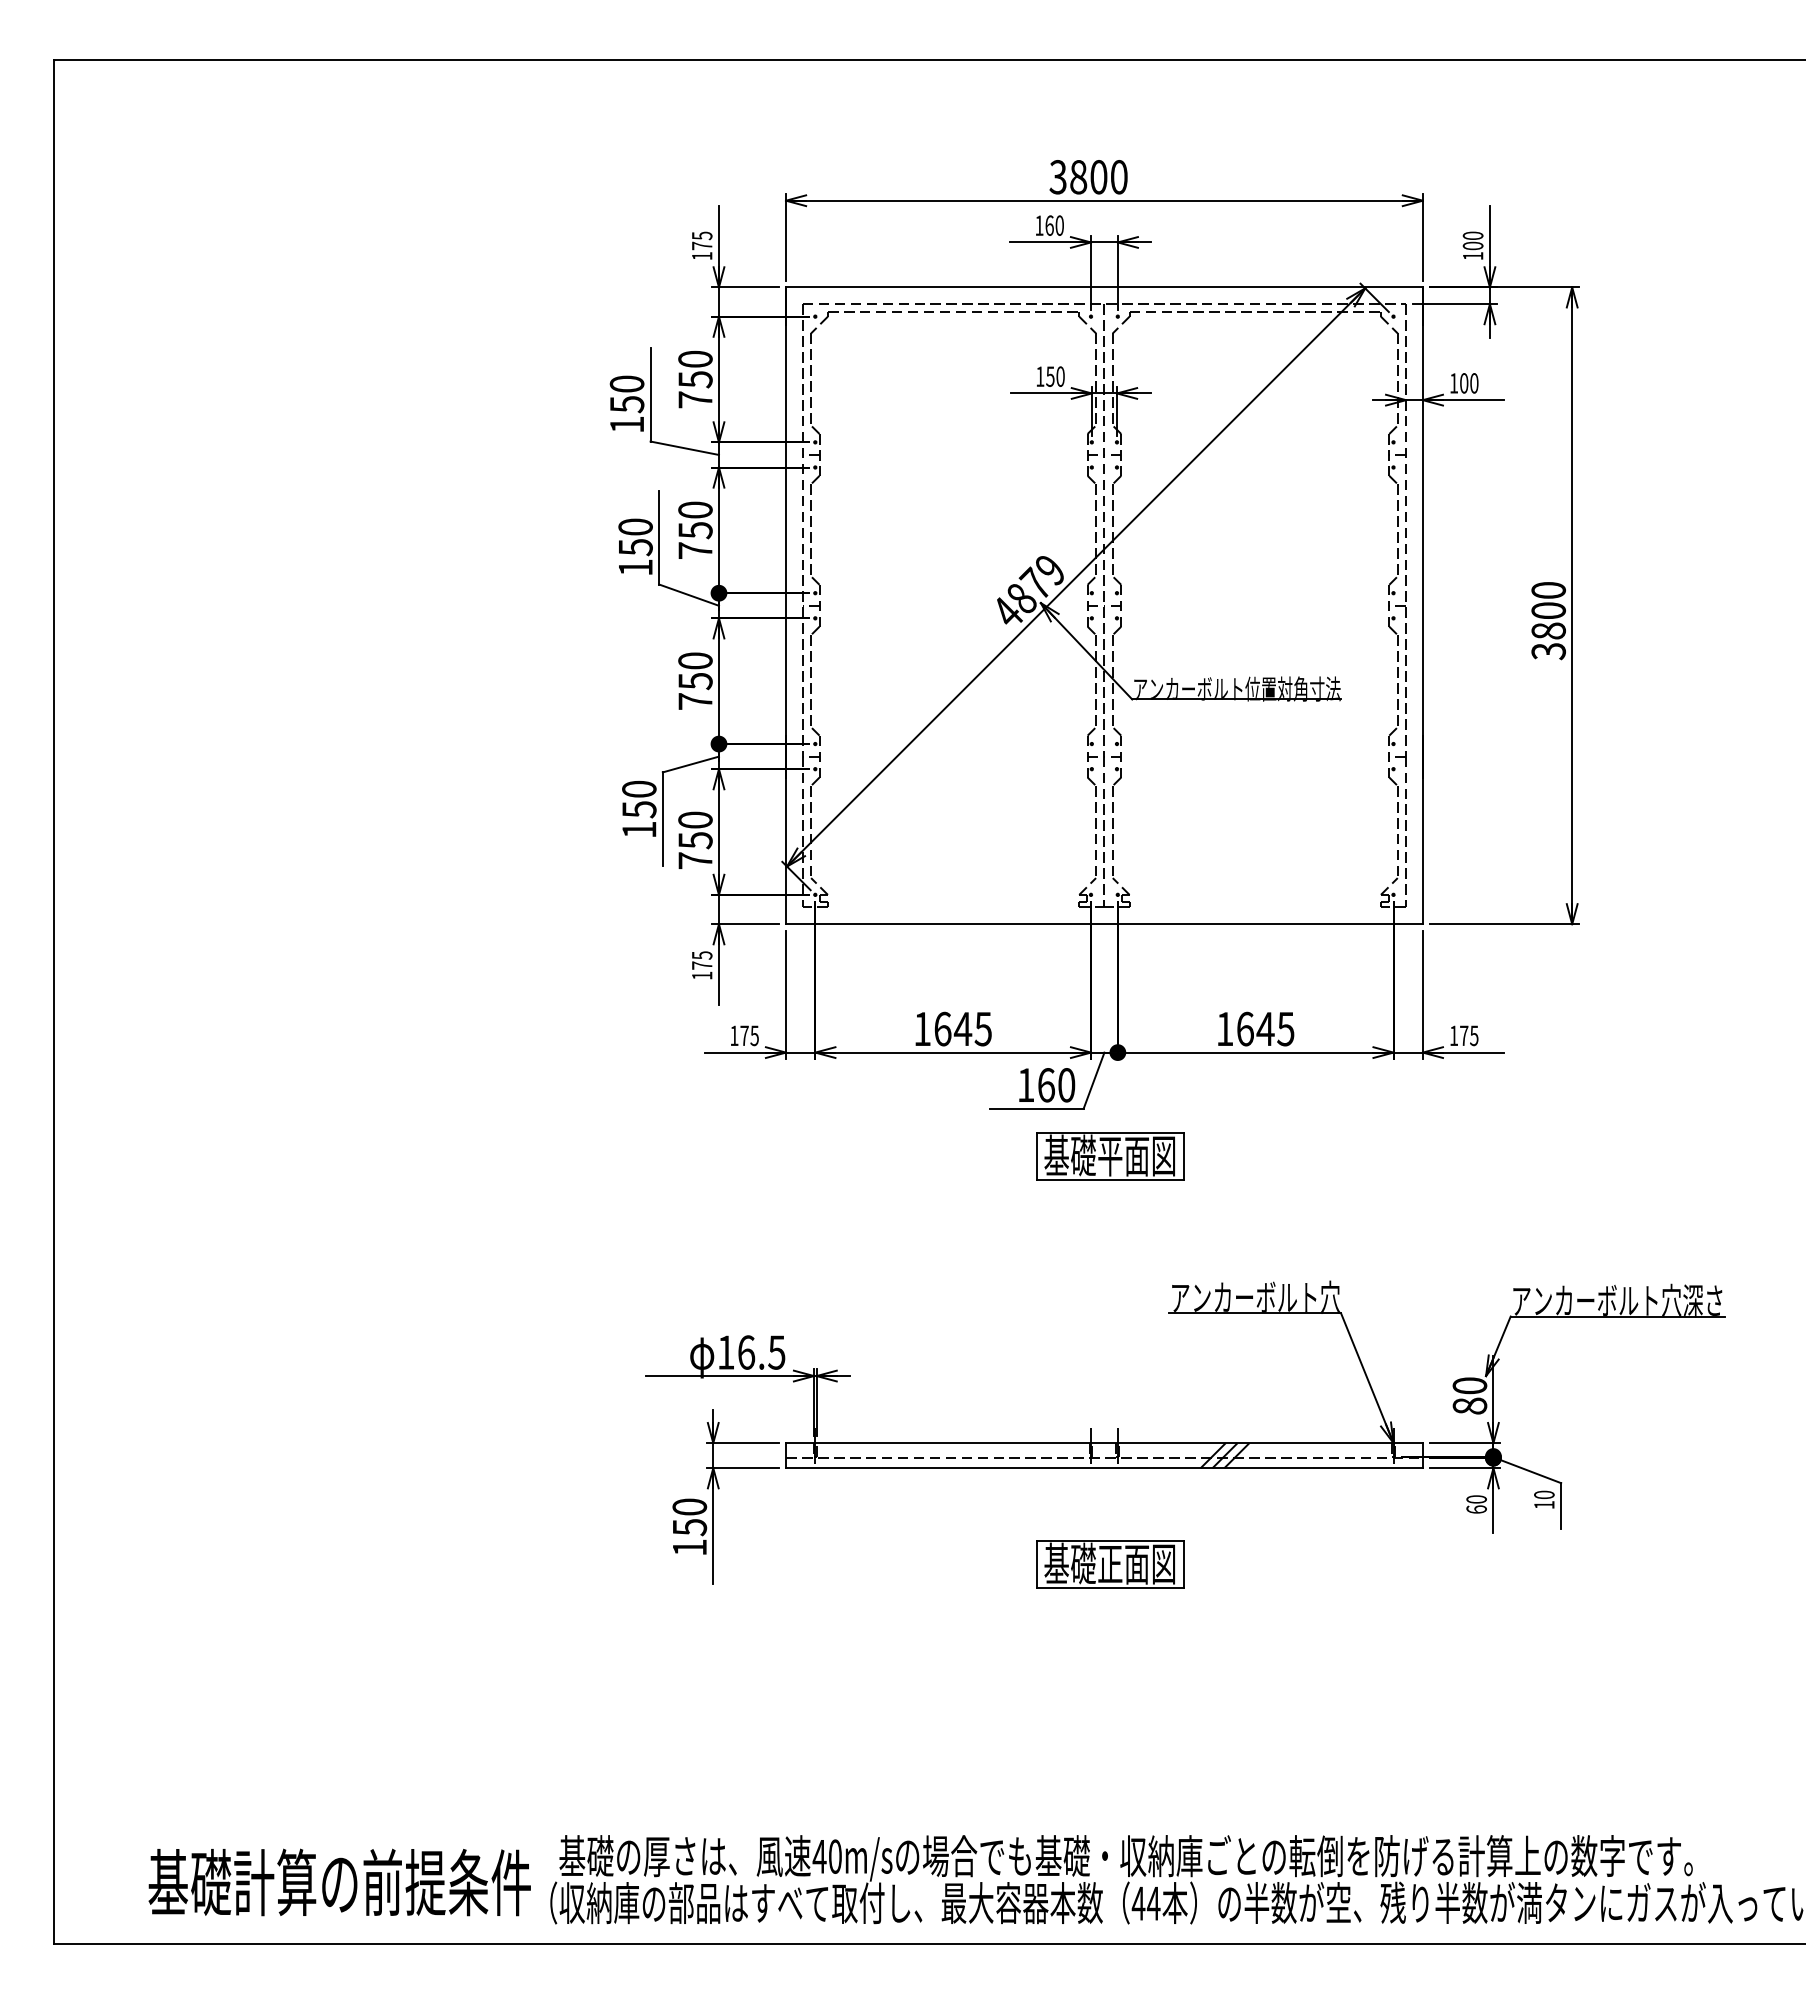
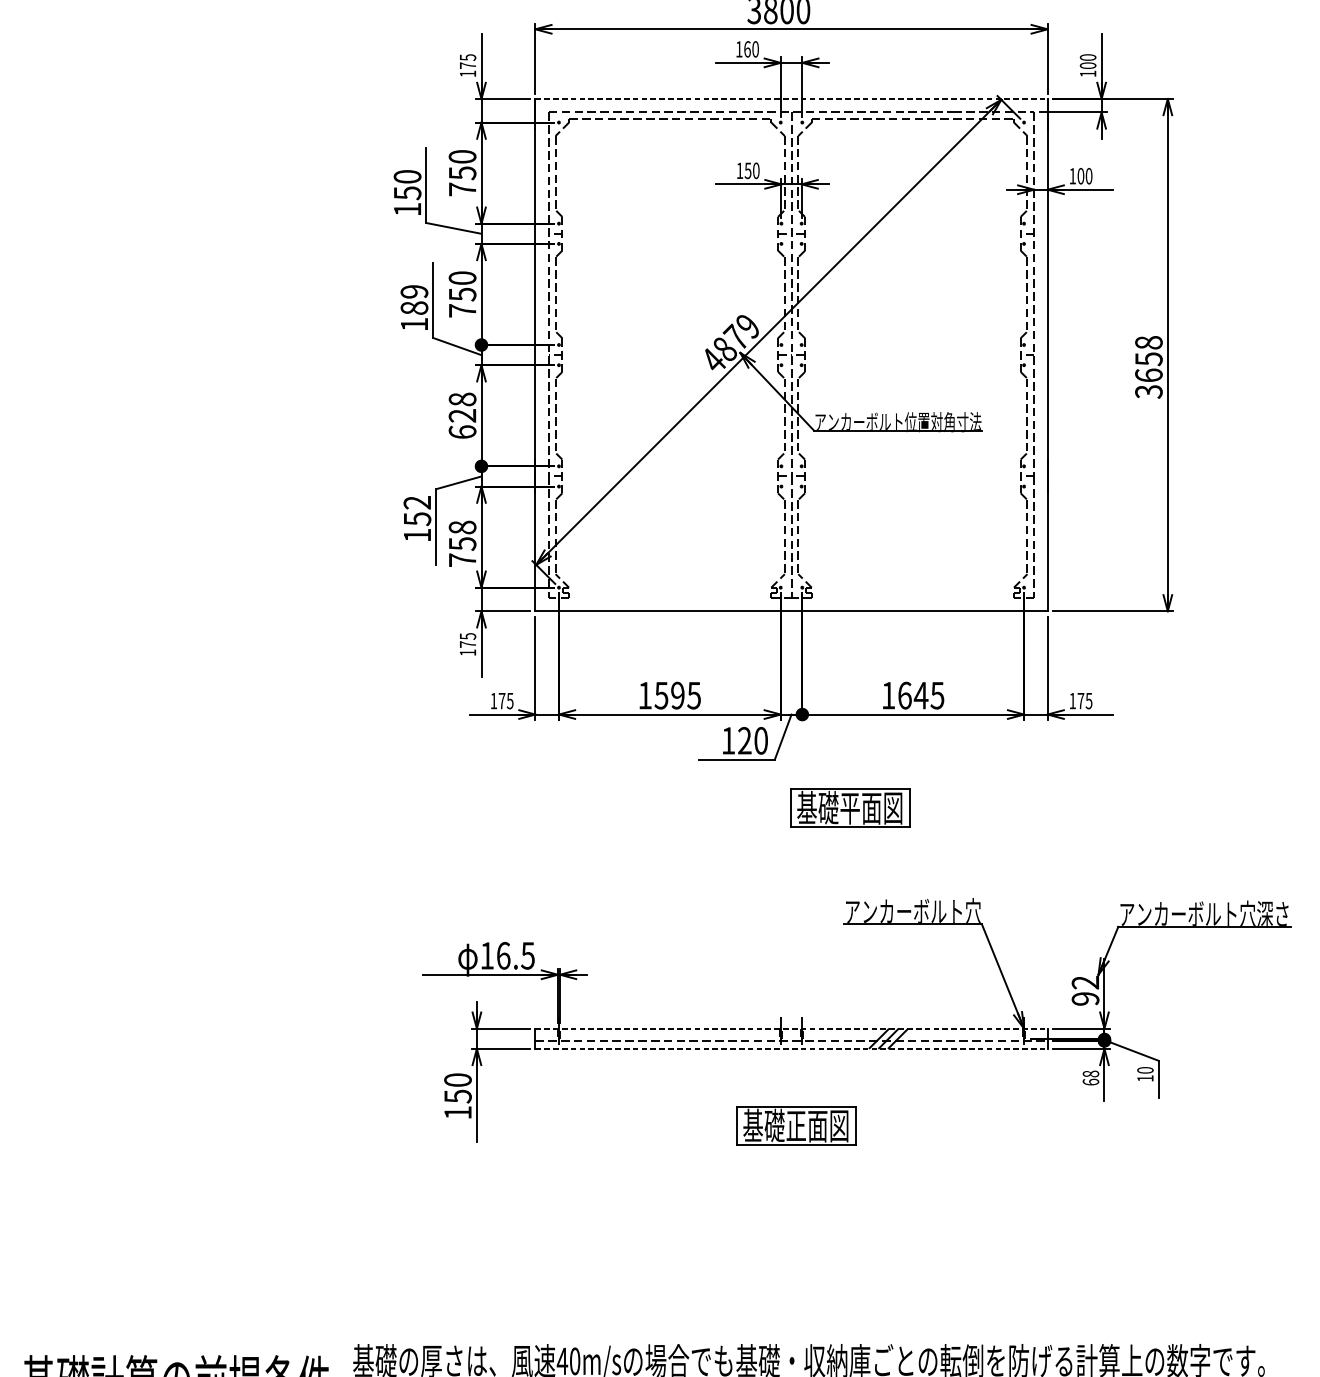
line: (1104, 287) -> (791, 99), solid -> dashed
text: (635, 537) -> (414, 300), 150 -> 189
text: (1548, 610) -> (1148, 358), 3800 -> 3658
text: (695, 680) -> (462, 415), 750 -> 628
text: (639, 788) -> (417, 502), 150 -> 152
text: (695, 819) -> (462, 527), 750 -> 758
text: (953, 1028) -> (670, 695), 1645 -> 1595
text: (1046, 1085) -> (744, 741), 160 -> 120
part: (1110, 1156) -> (850, 808), moved
text: (1469, 1395) -> (1085, 990), 80 -> 92
line: (1104, 1443) -> (791, 1028), solid -> dashed
line: (1104, 1468) -> (791, 1049), solid -> dashed
text: (1476, 1499) -> (1090, 1074), 60 -> 68

